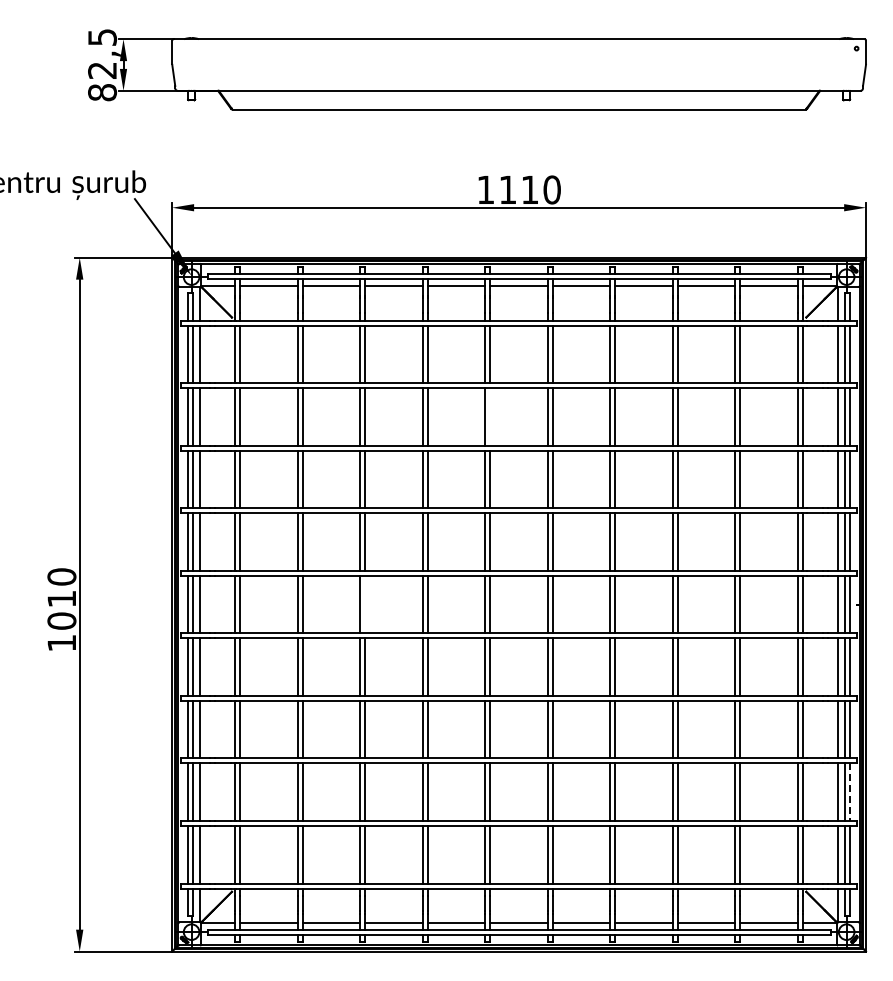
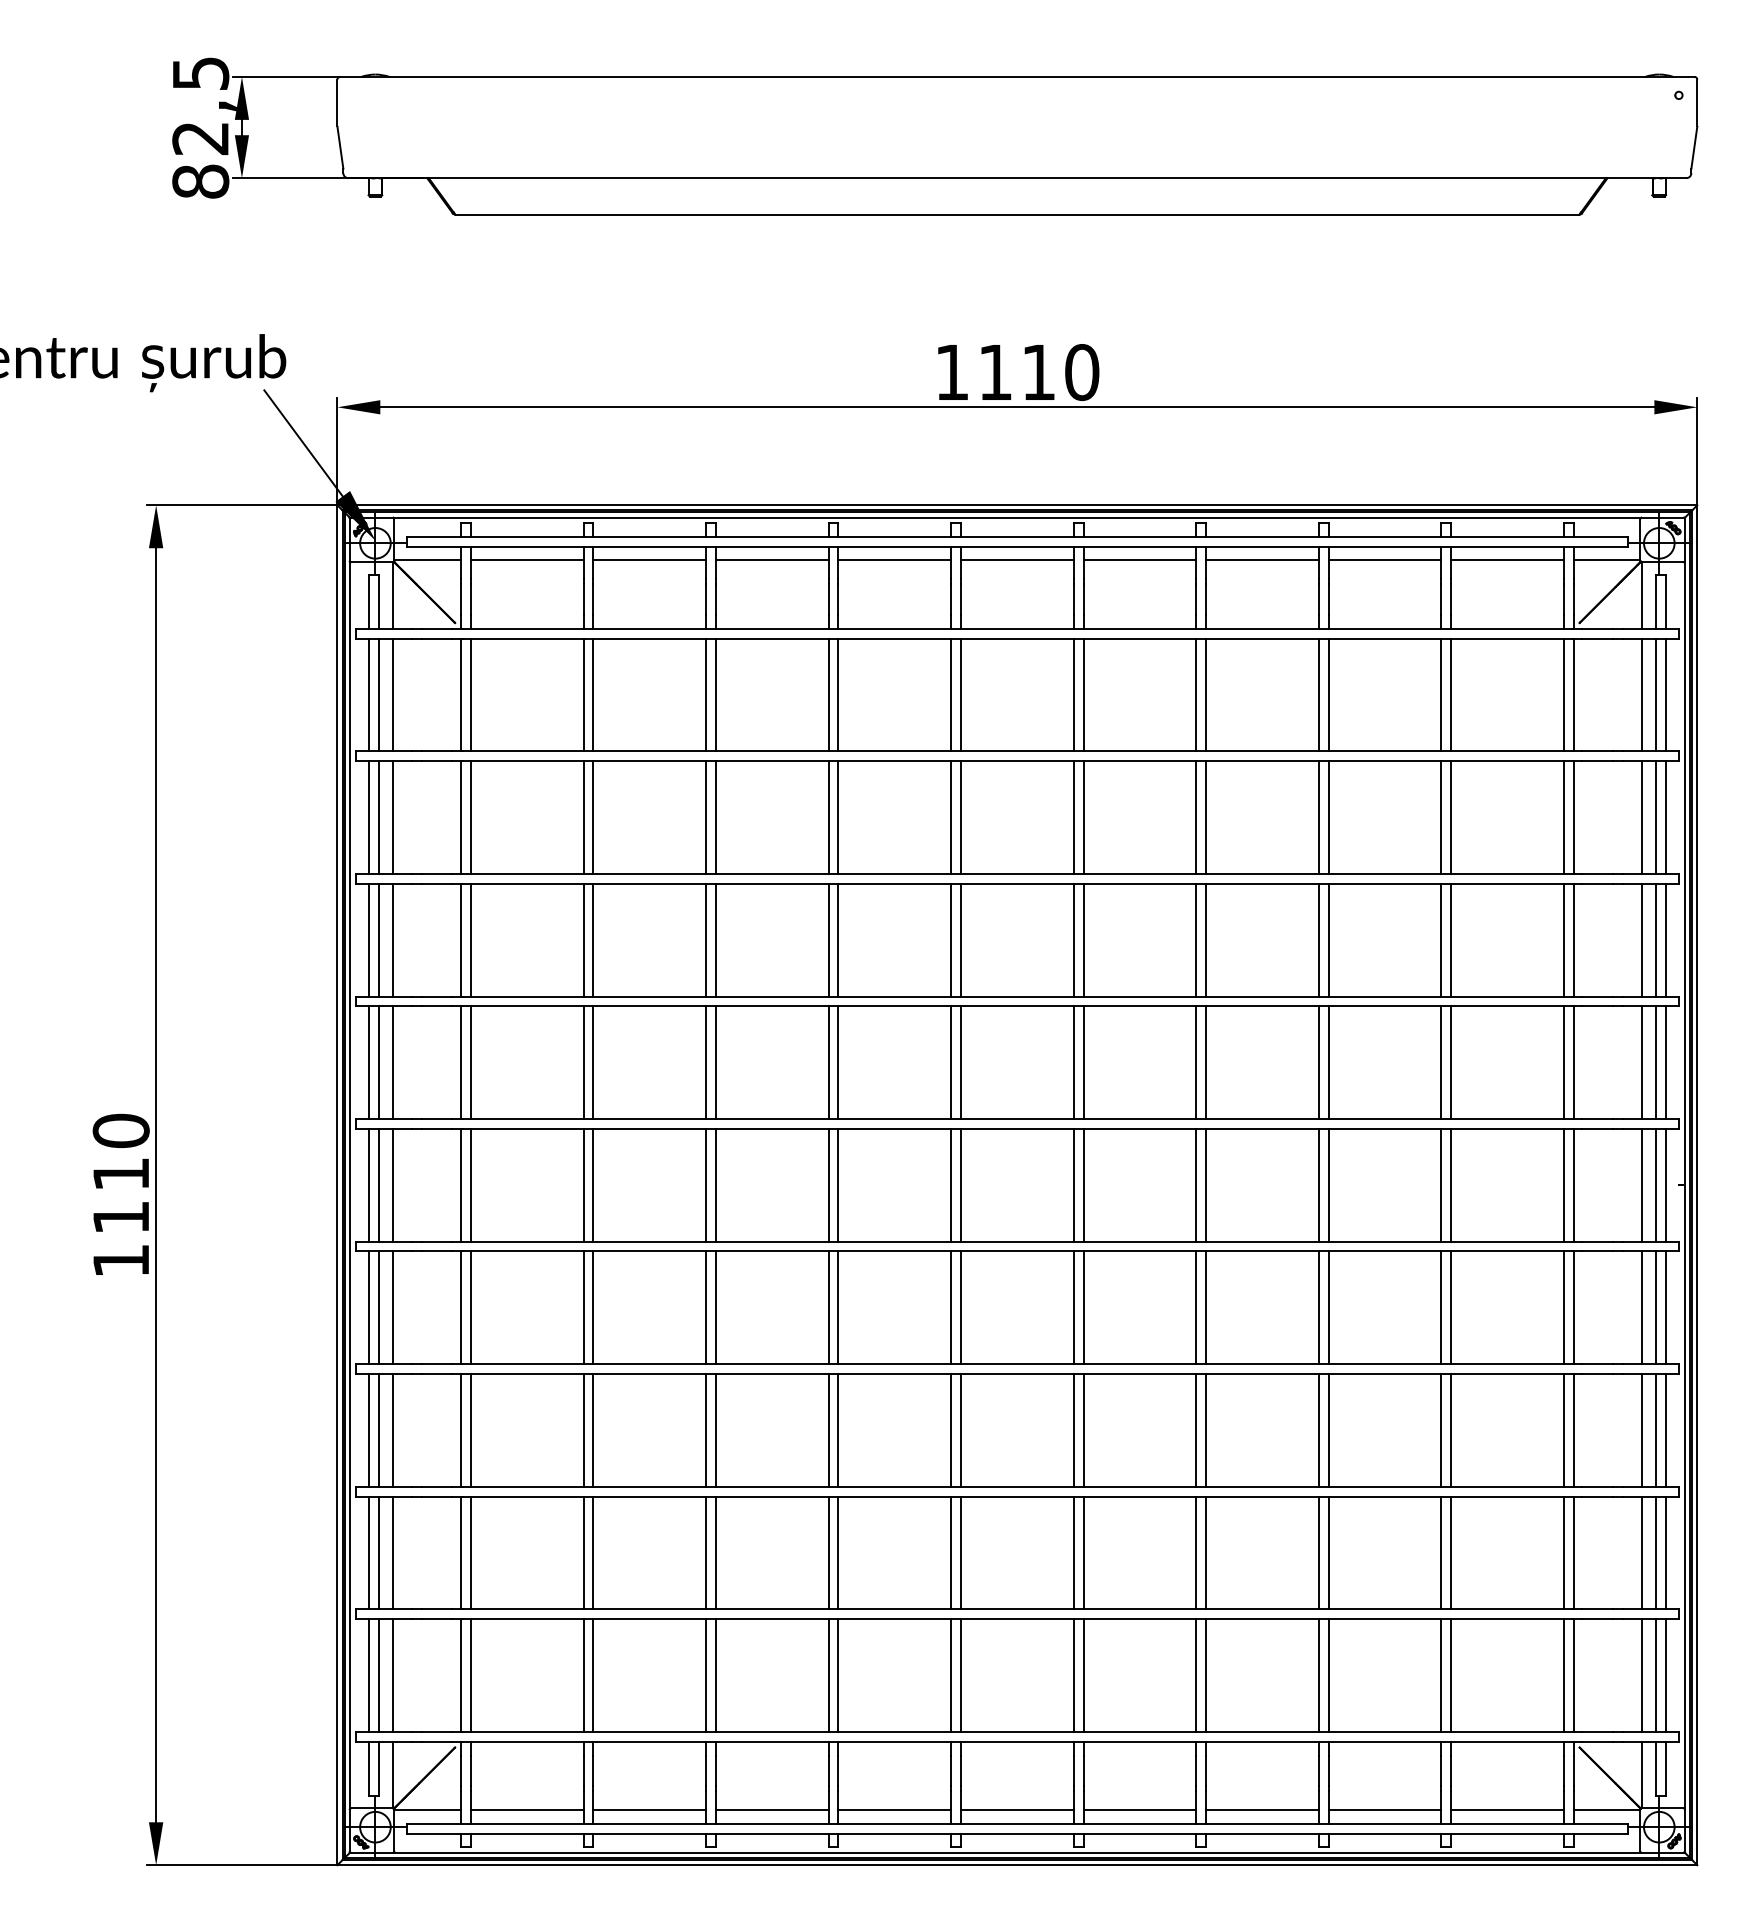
line: (490, 416) -> (961, 816), added
line: (365, 604) -> (716, 1184), added
text: (61, 620) -> (120, 1216), 1010 -> 1110
line: (849, 792) -> (1664, 1553), dashed -> solid

